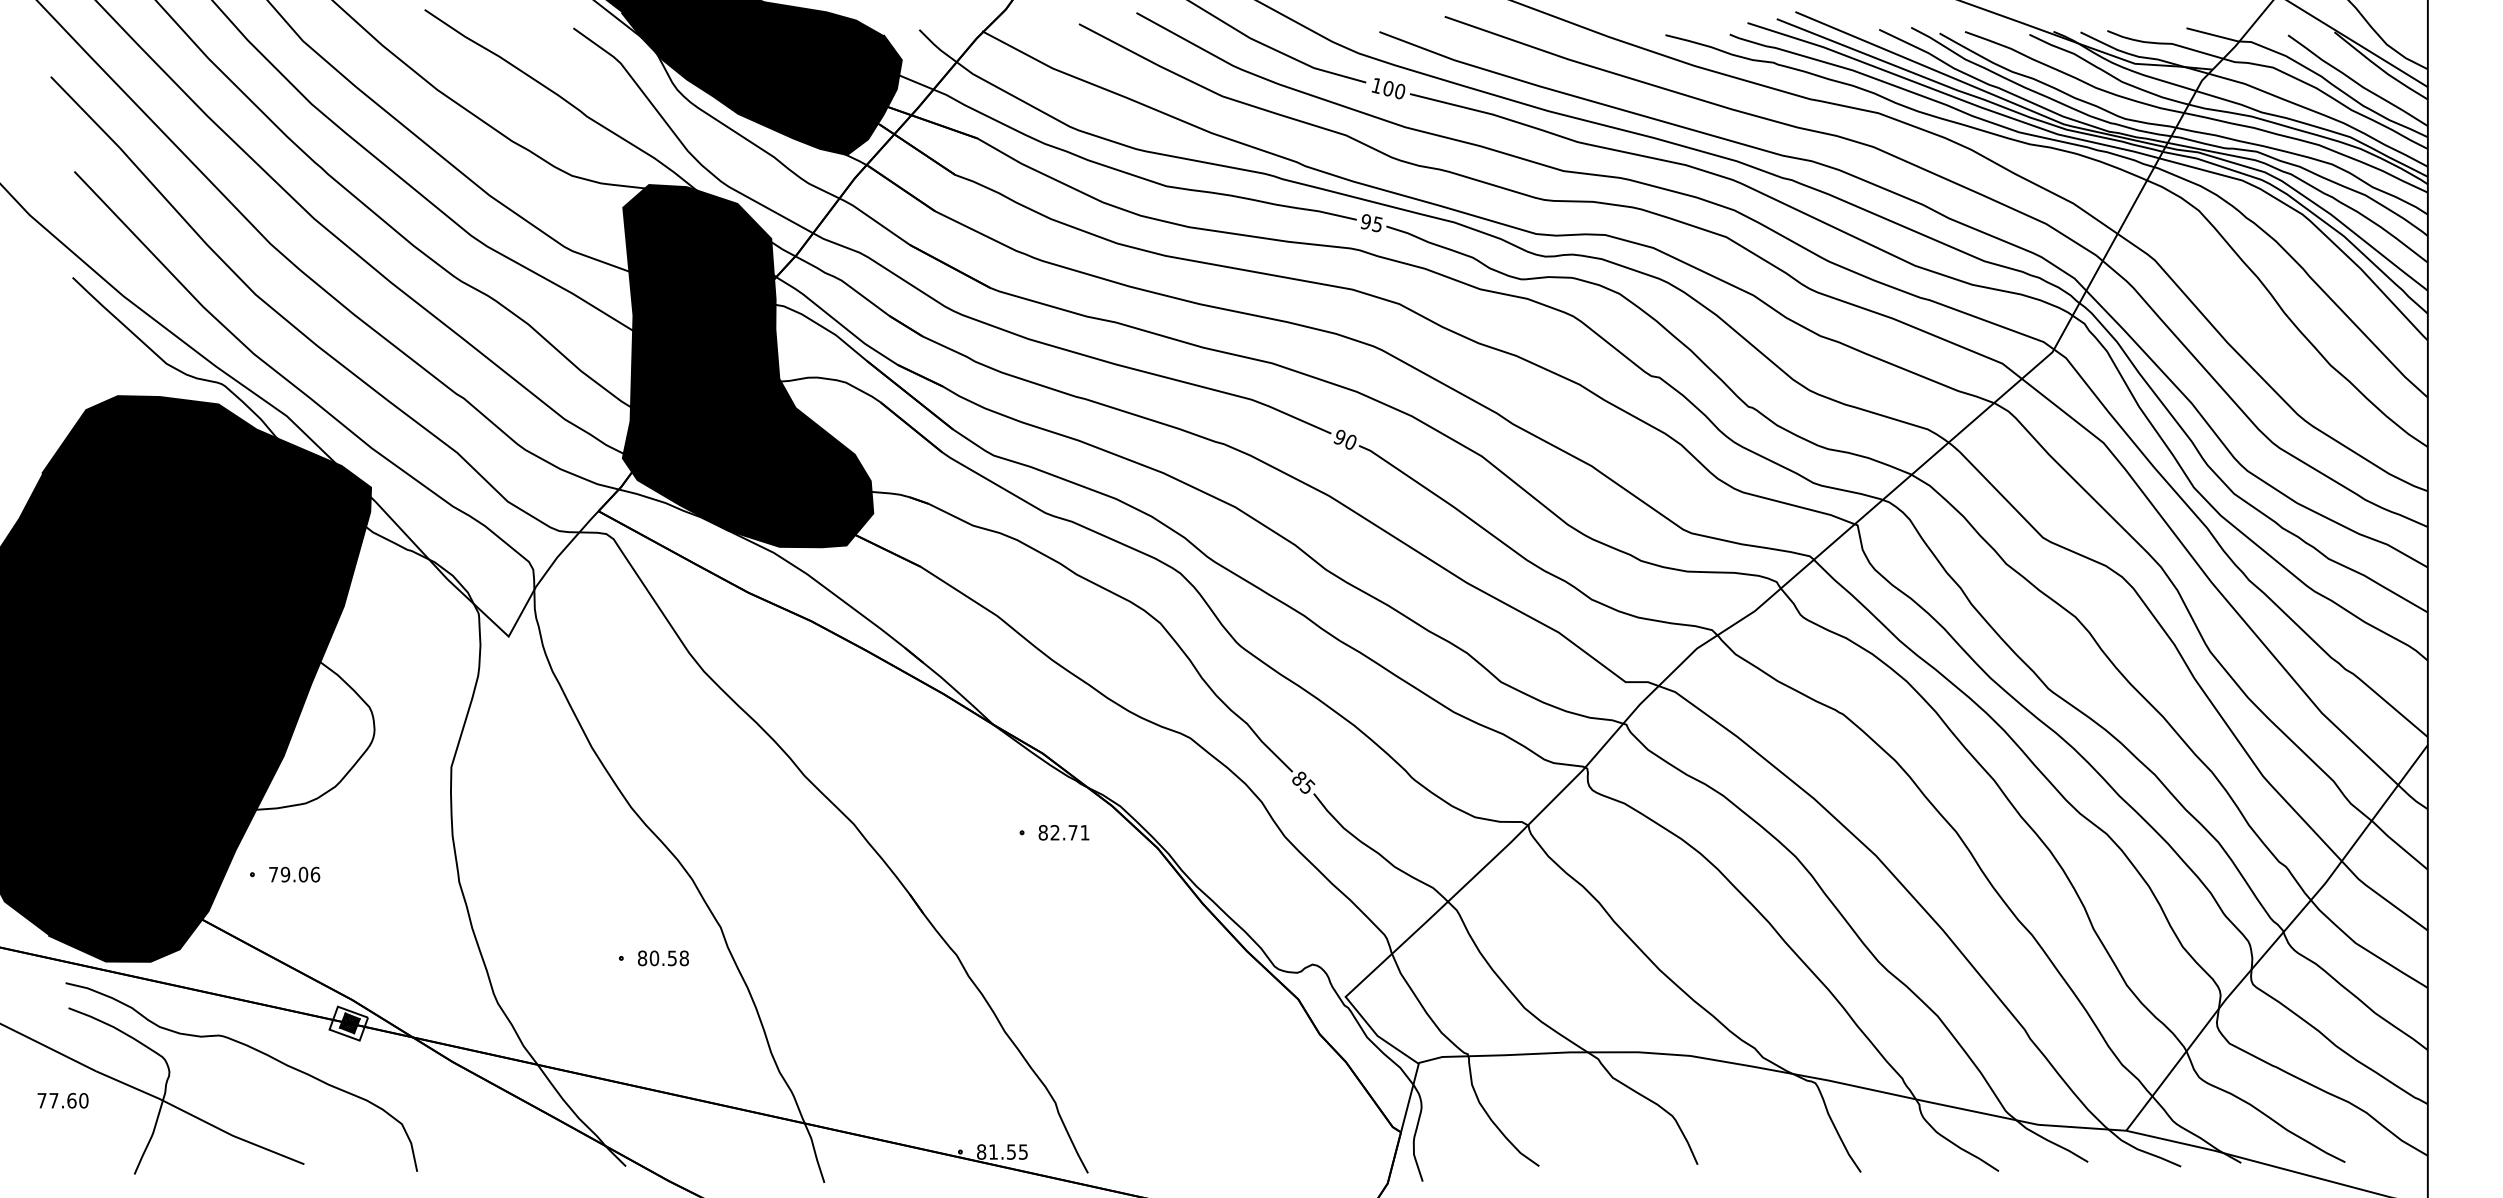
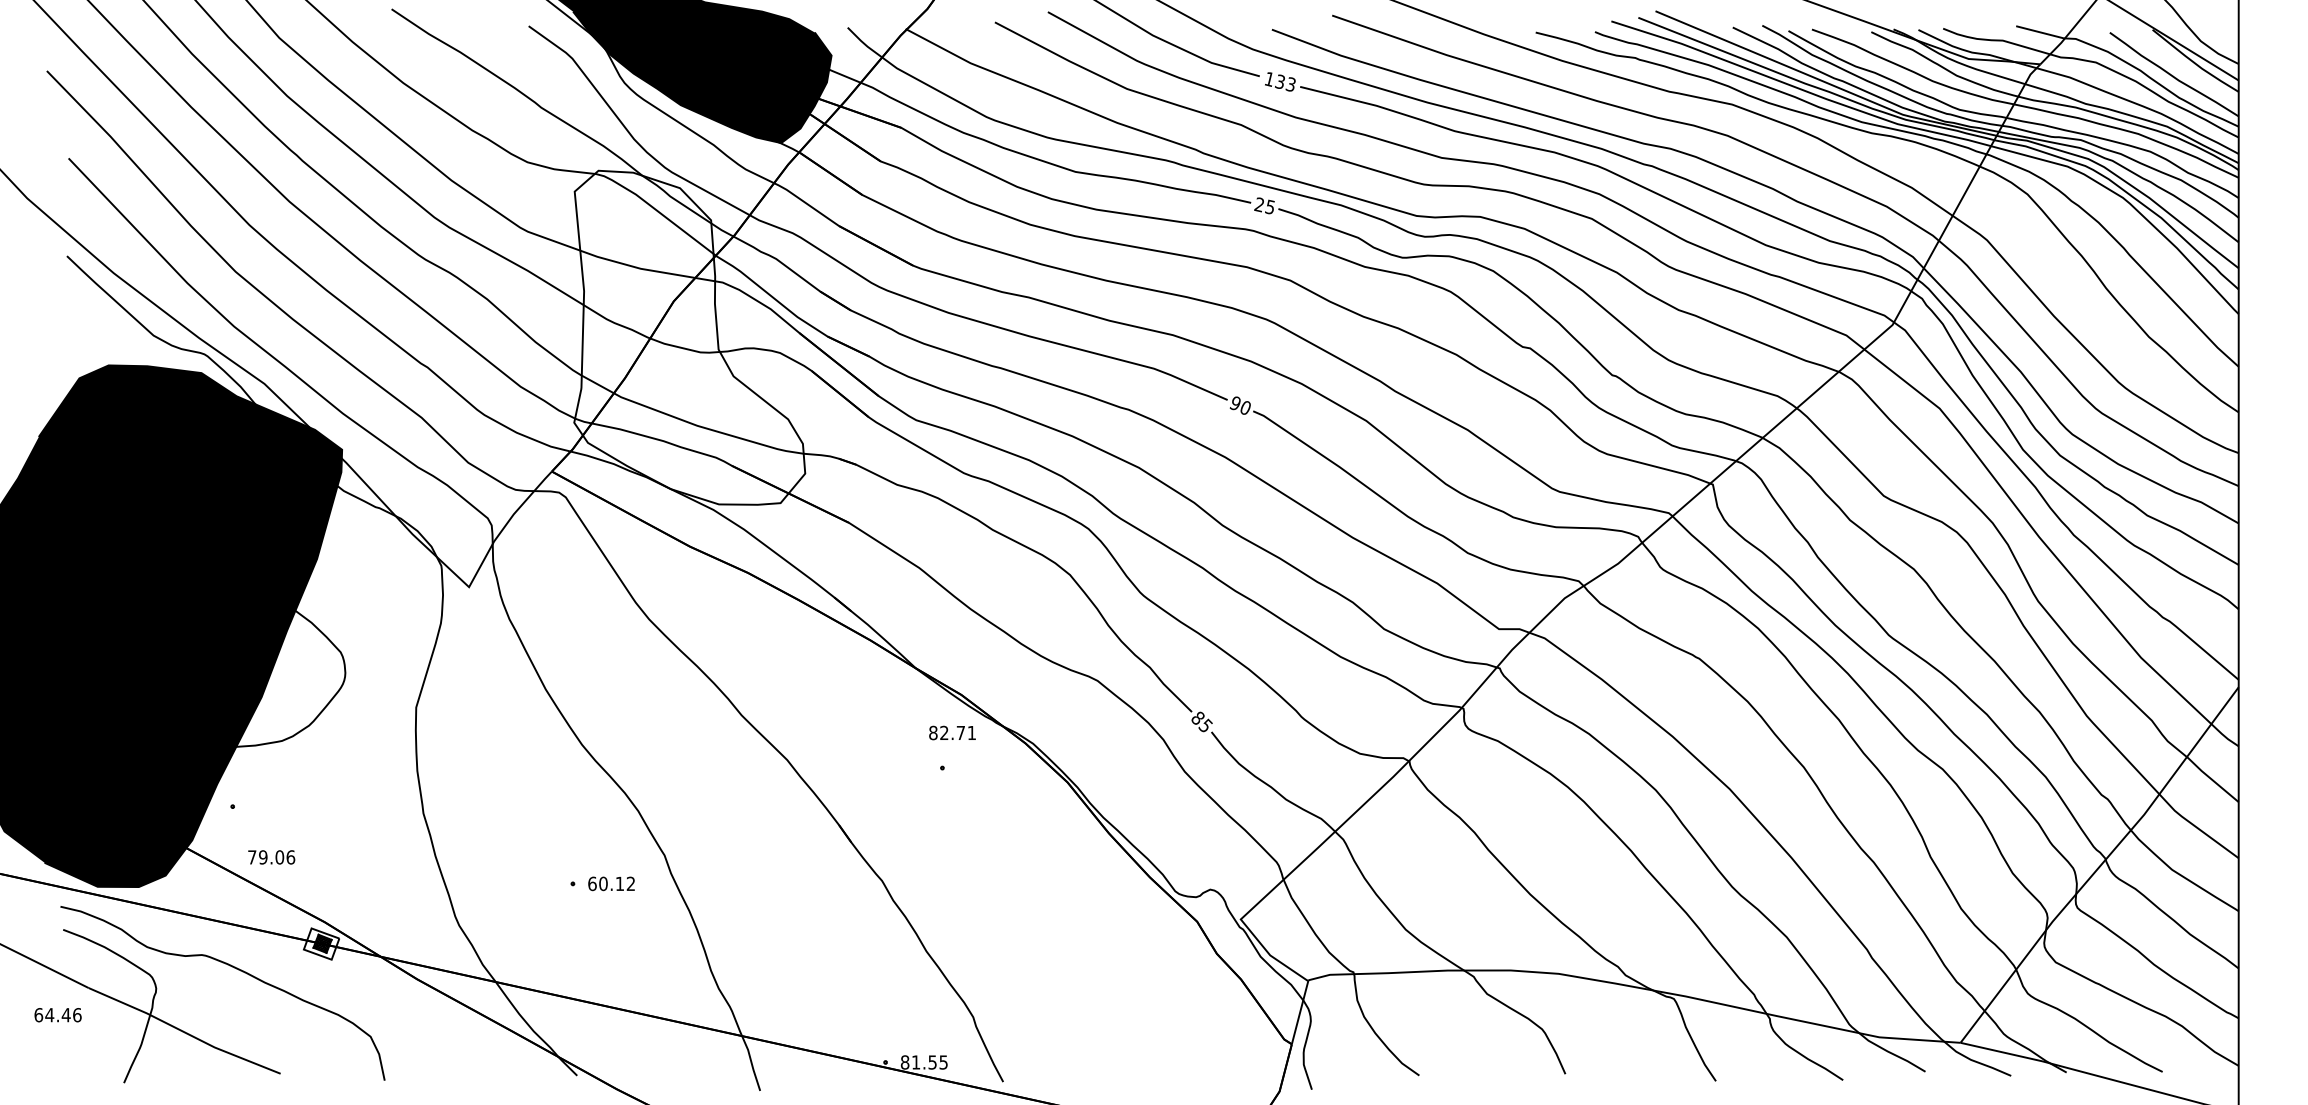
text: (1393, 89) -> (1284, 82), 100 -> 133
text: (1365, 222) -> (1259, 205), 95 -> 25
fill: (747, 366) -> (689, 338), removed
text: (1063, 832) -> (952, 732), moved
text: (294, 874) -> (271, 857), moved
text: (662, 958) -> (610, 883), 80.58 -> 60.12
text: (62, 1100) -> (57, 1014), 77.60 -> 64.46

